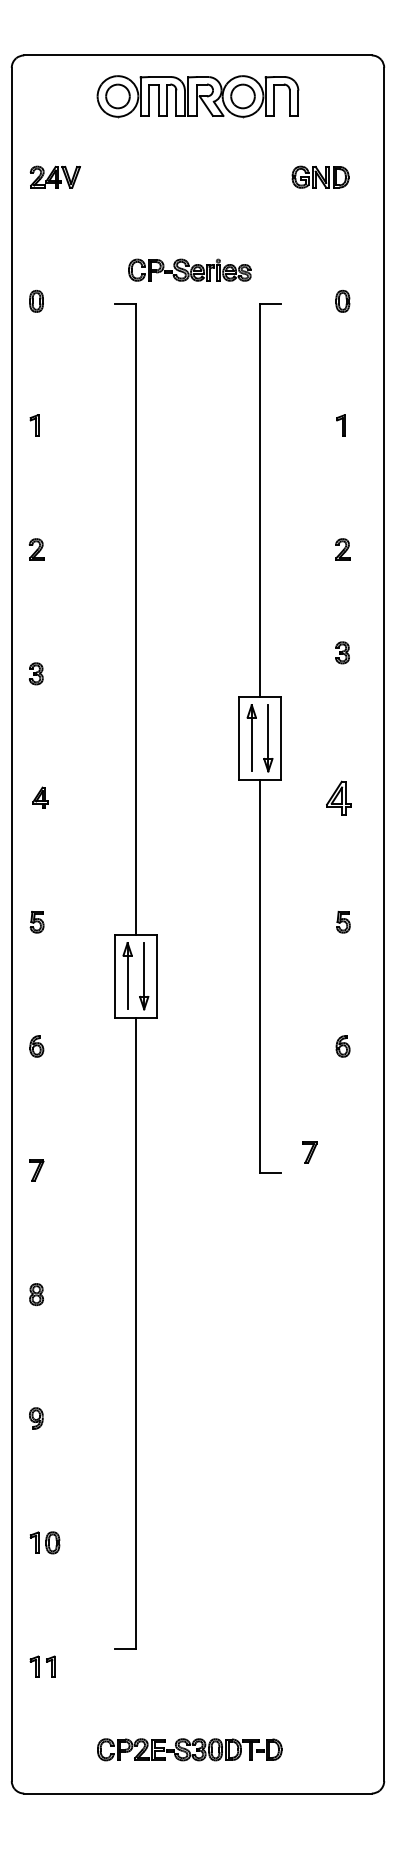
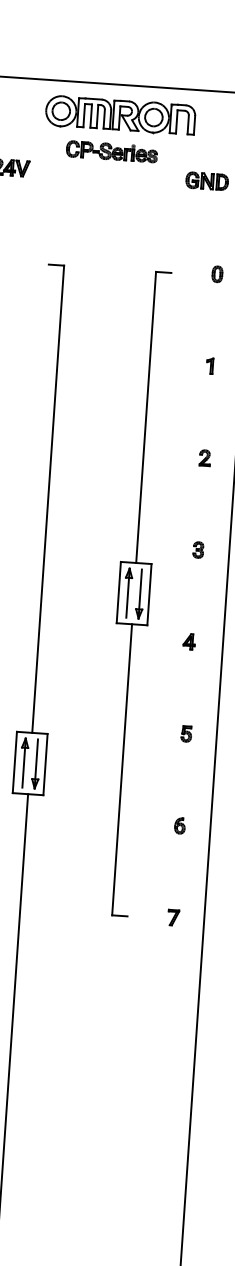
part: (189, 269) -> (111, 151), moved
part: (342, 652) -> (198, 549), moved
part: (338, 797) -> (189, 641), size x0.62
part: (309, 1152) -> (173, 917), moved

